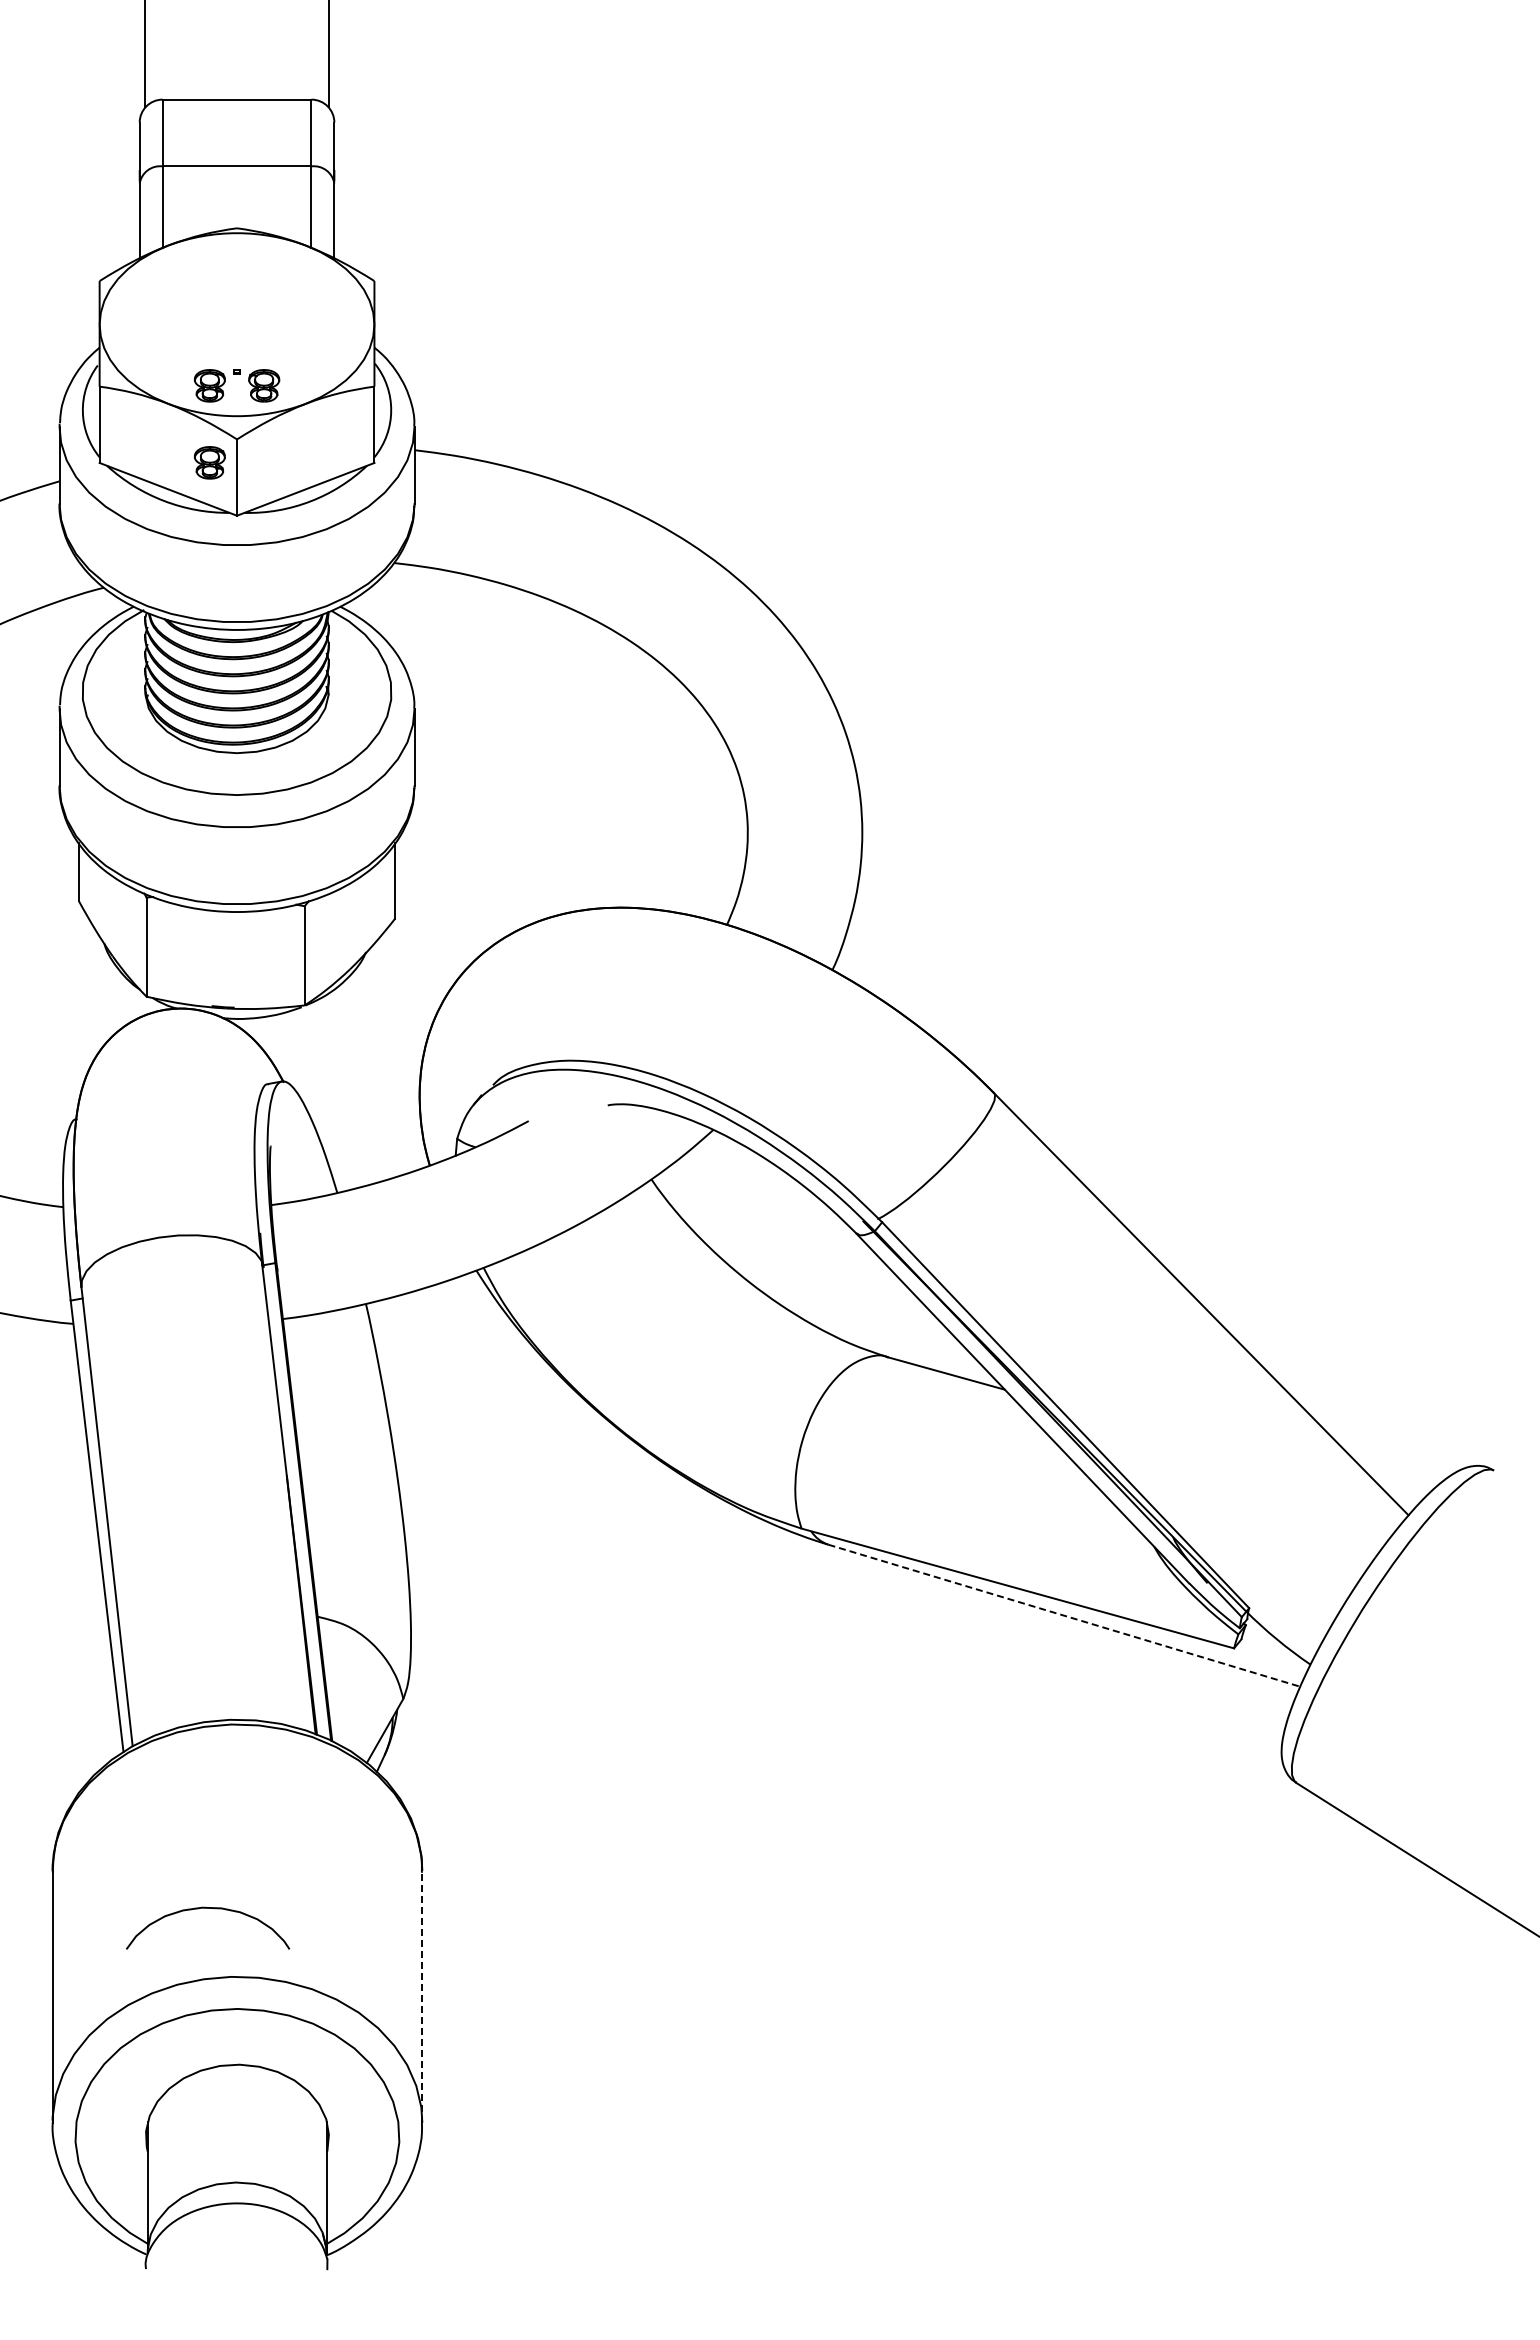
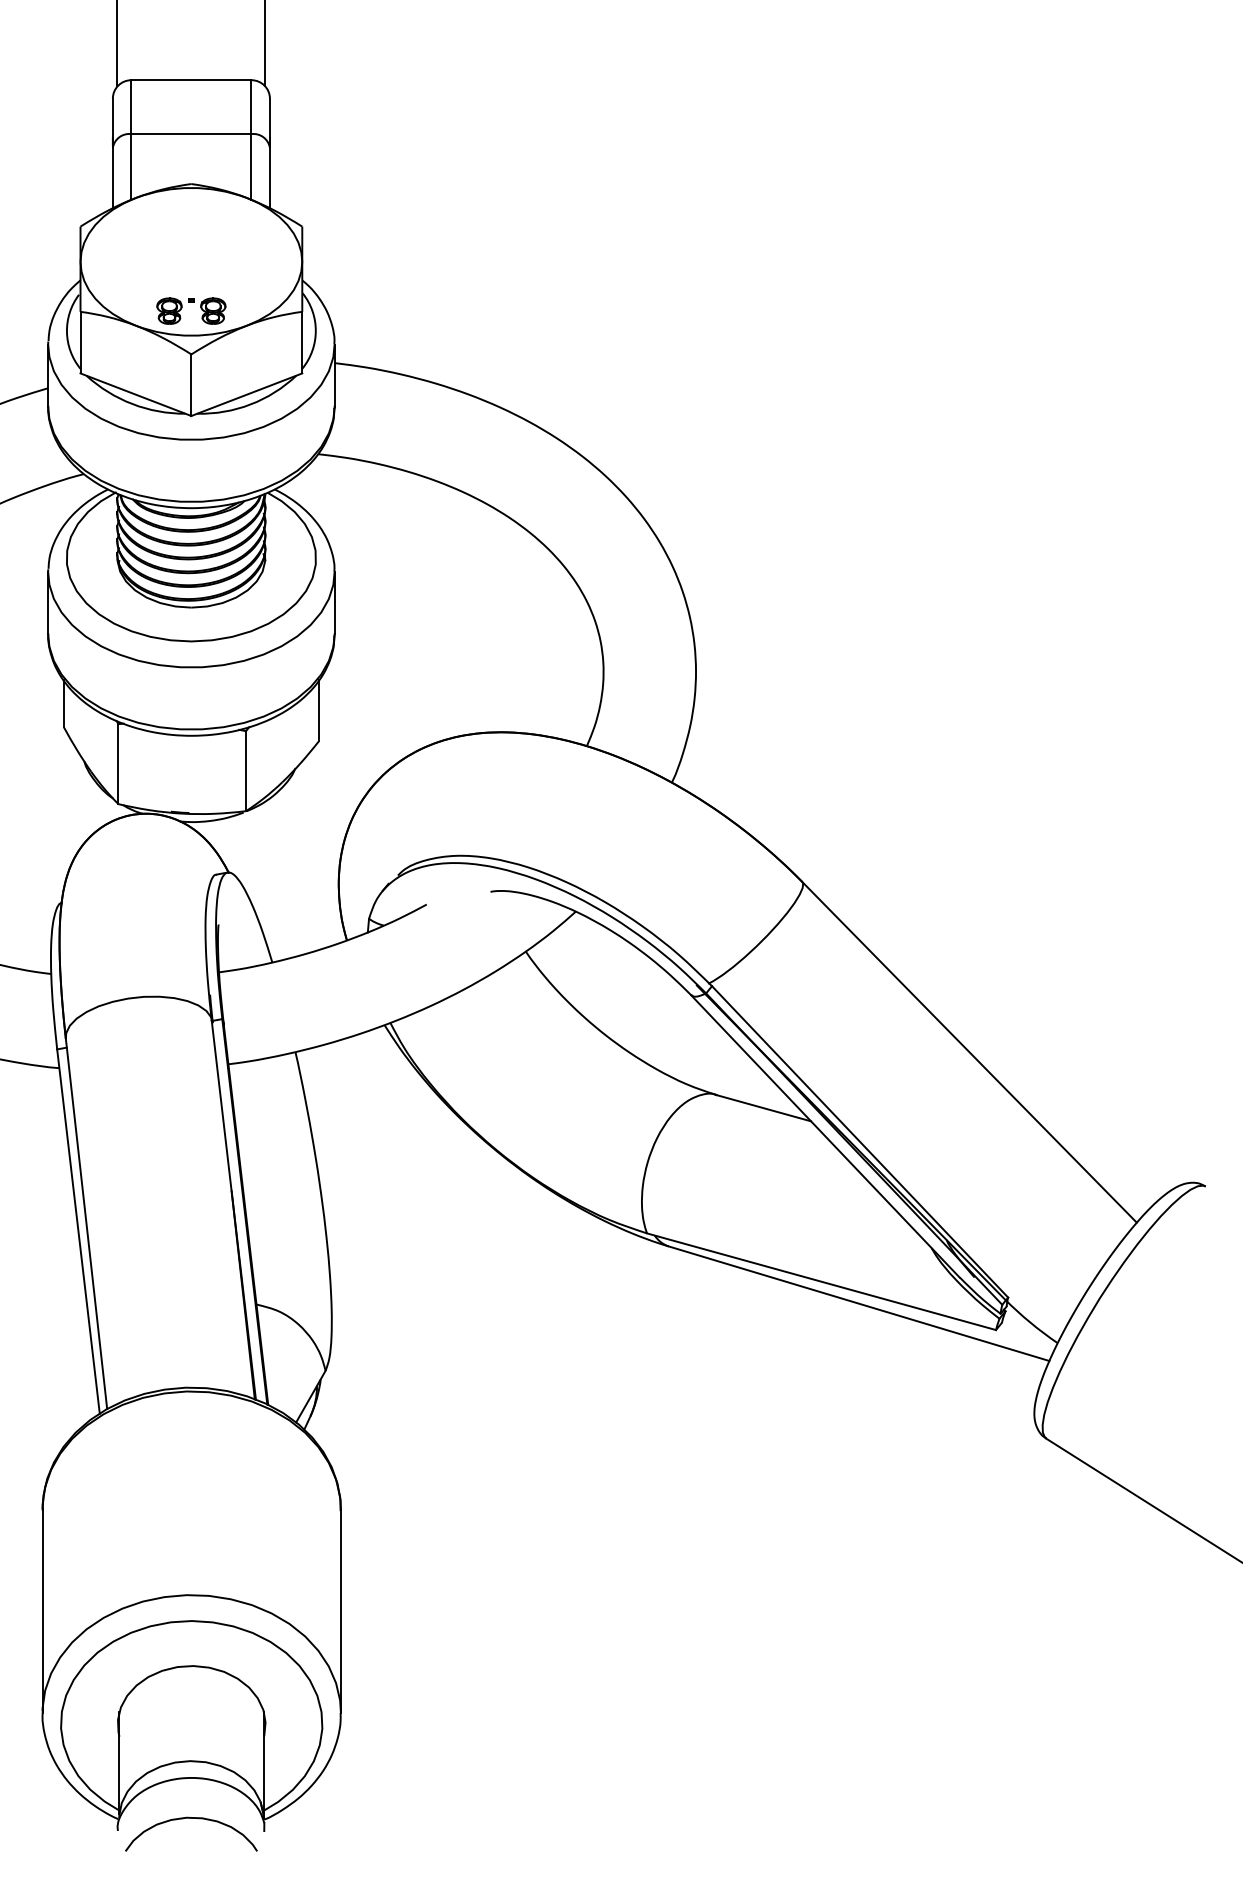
part: (209, 462) -> (169, 373), removed
line: (1064, 1615) -> (859, 1303), dashed -> solid
curve: (208, 1908) -> (191, 1818), moved
line: (422, 1996) -> (341, 1610), dashed -> solid

